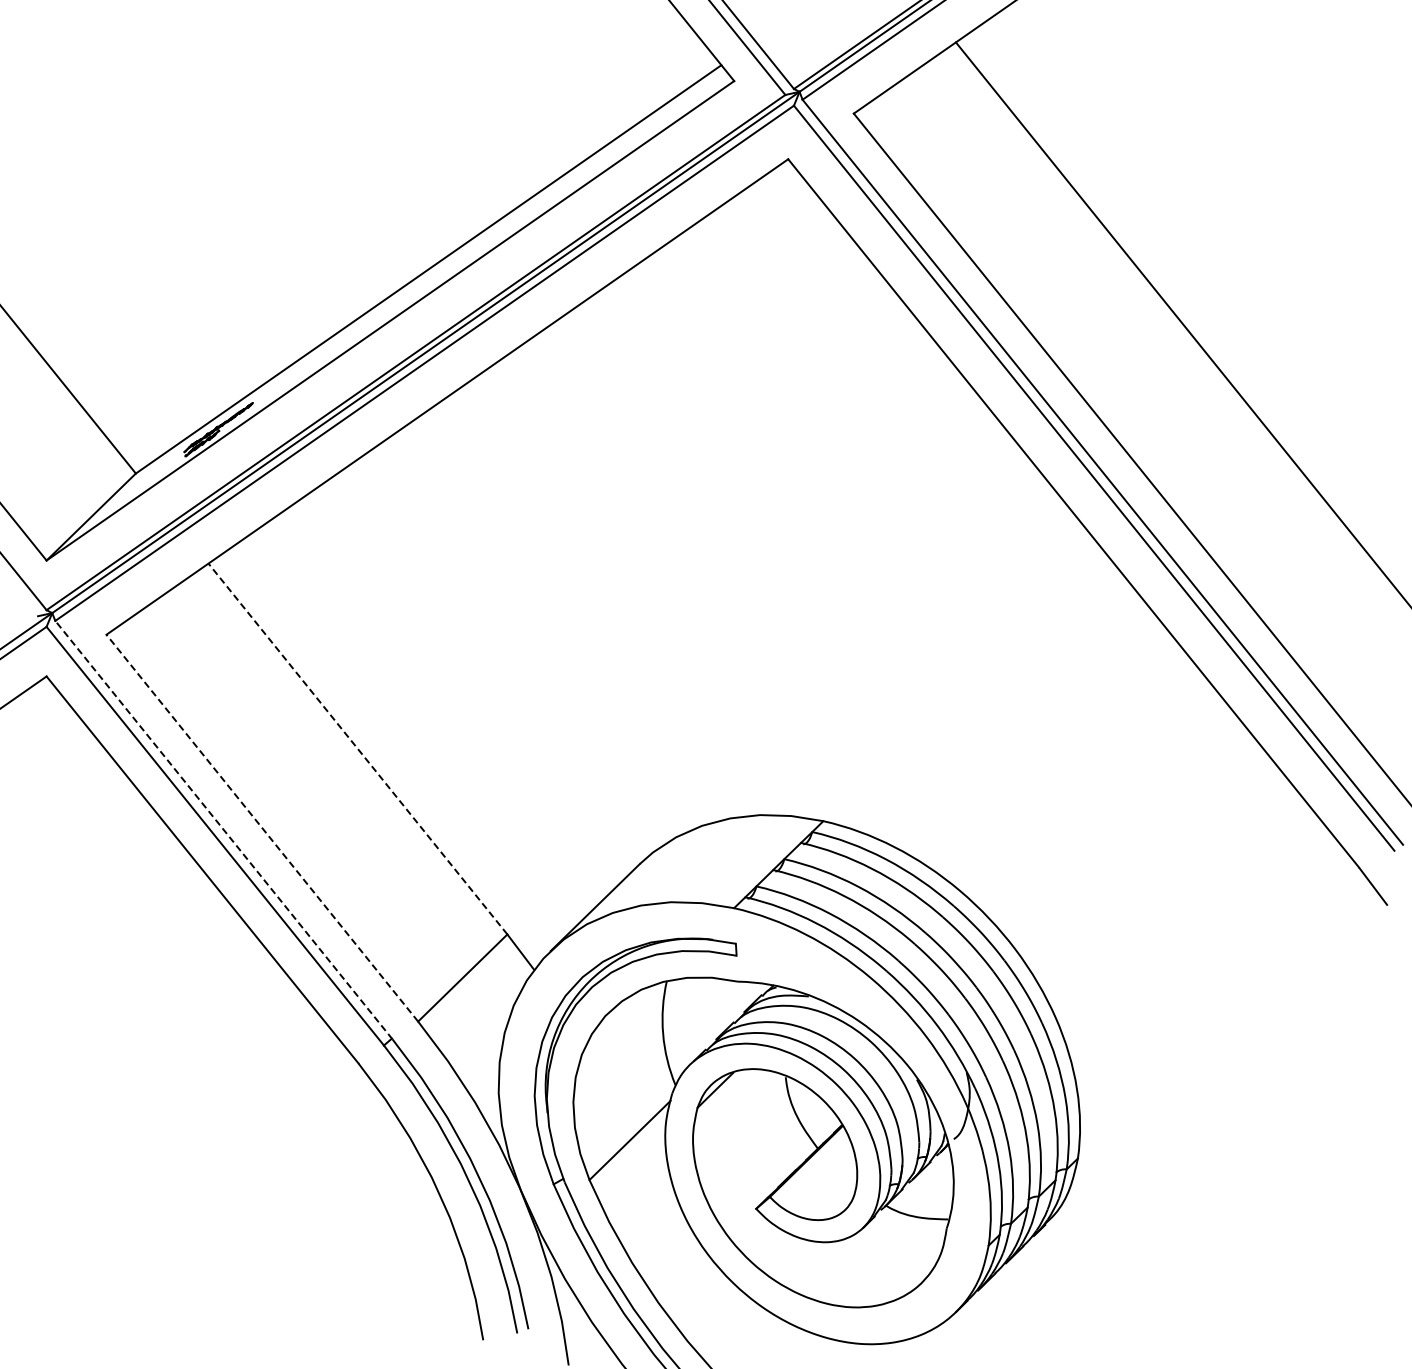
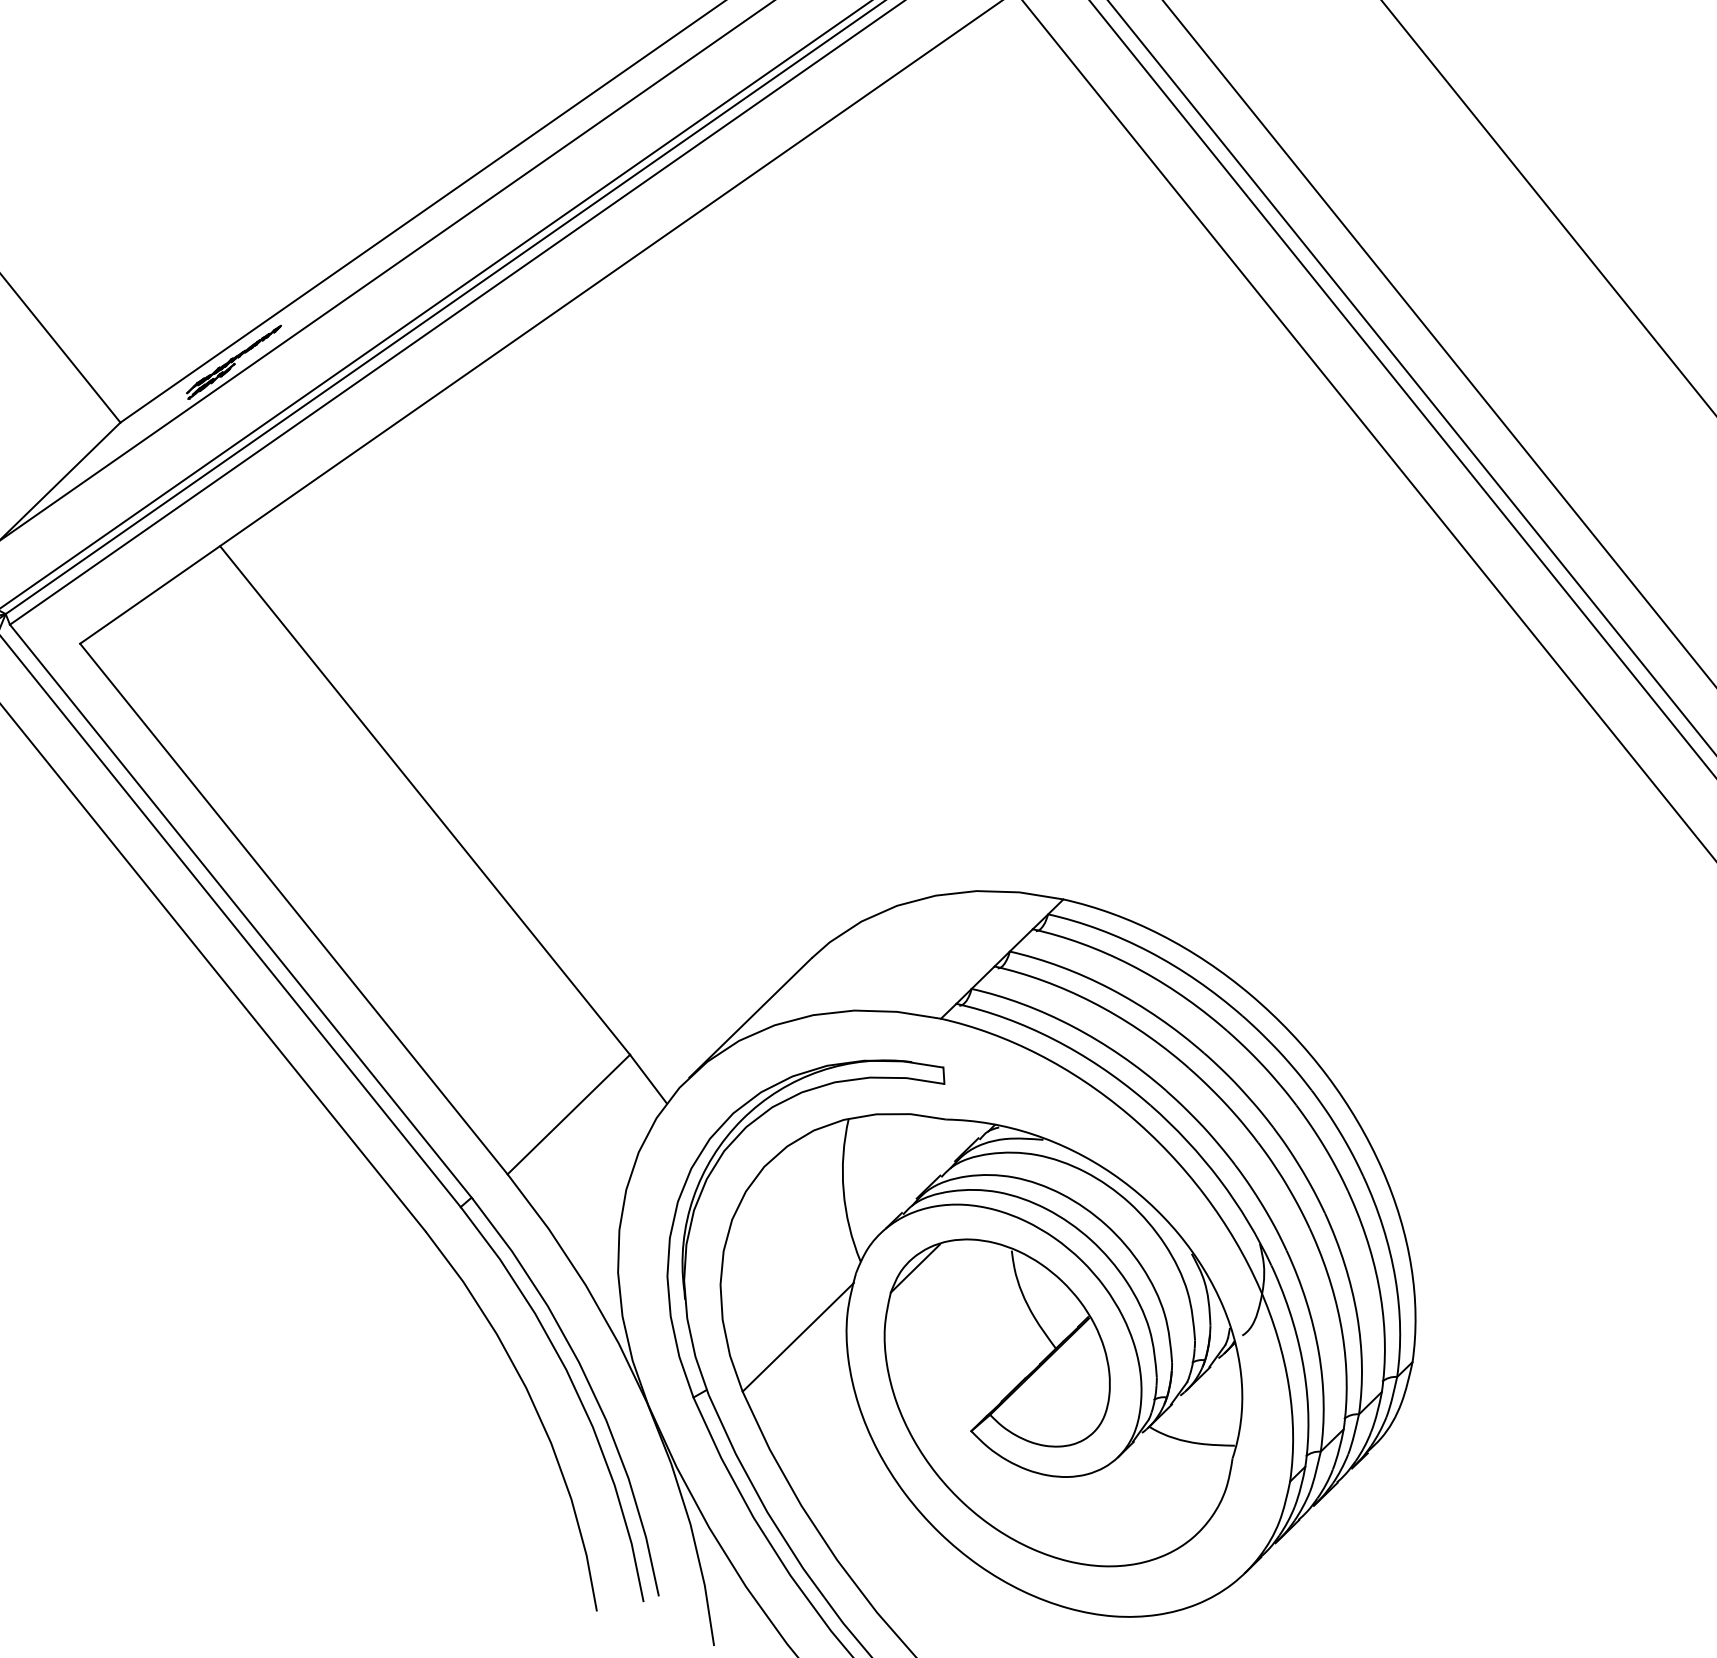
line: (357, 748) -> (424, 799), dashed -> solid
line: (262, 827) -> (294, 908), dashed -> solid
line: (223, 830) -> (240, 912), dashed -> solid

